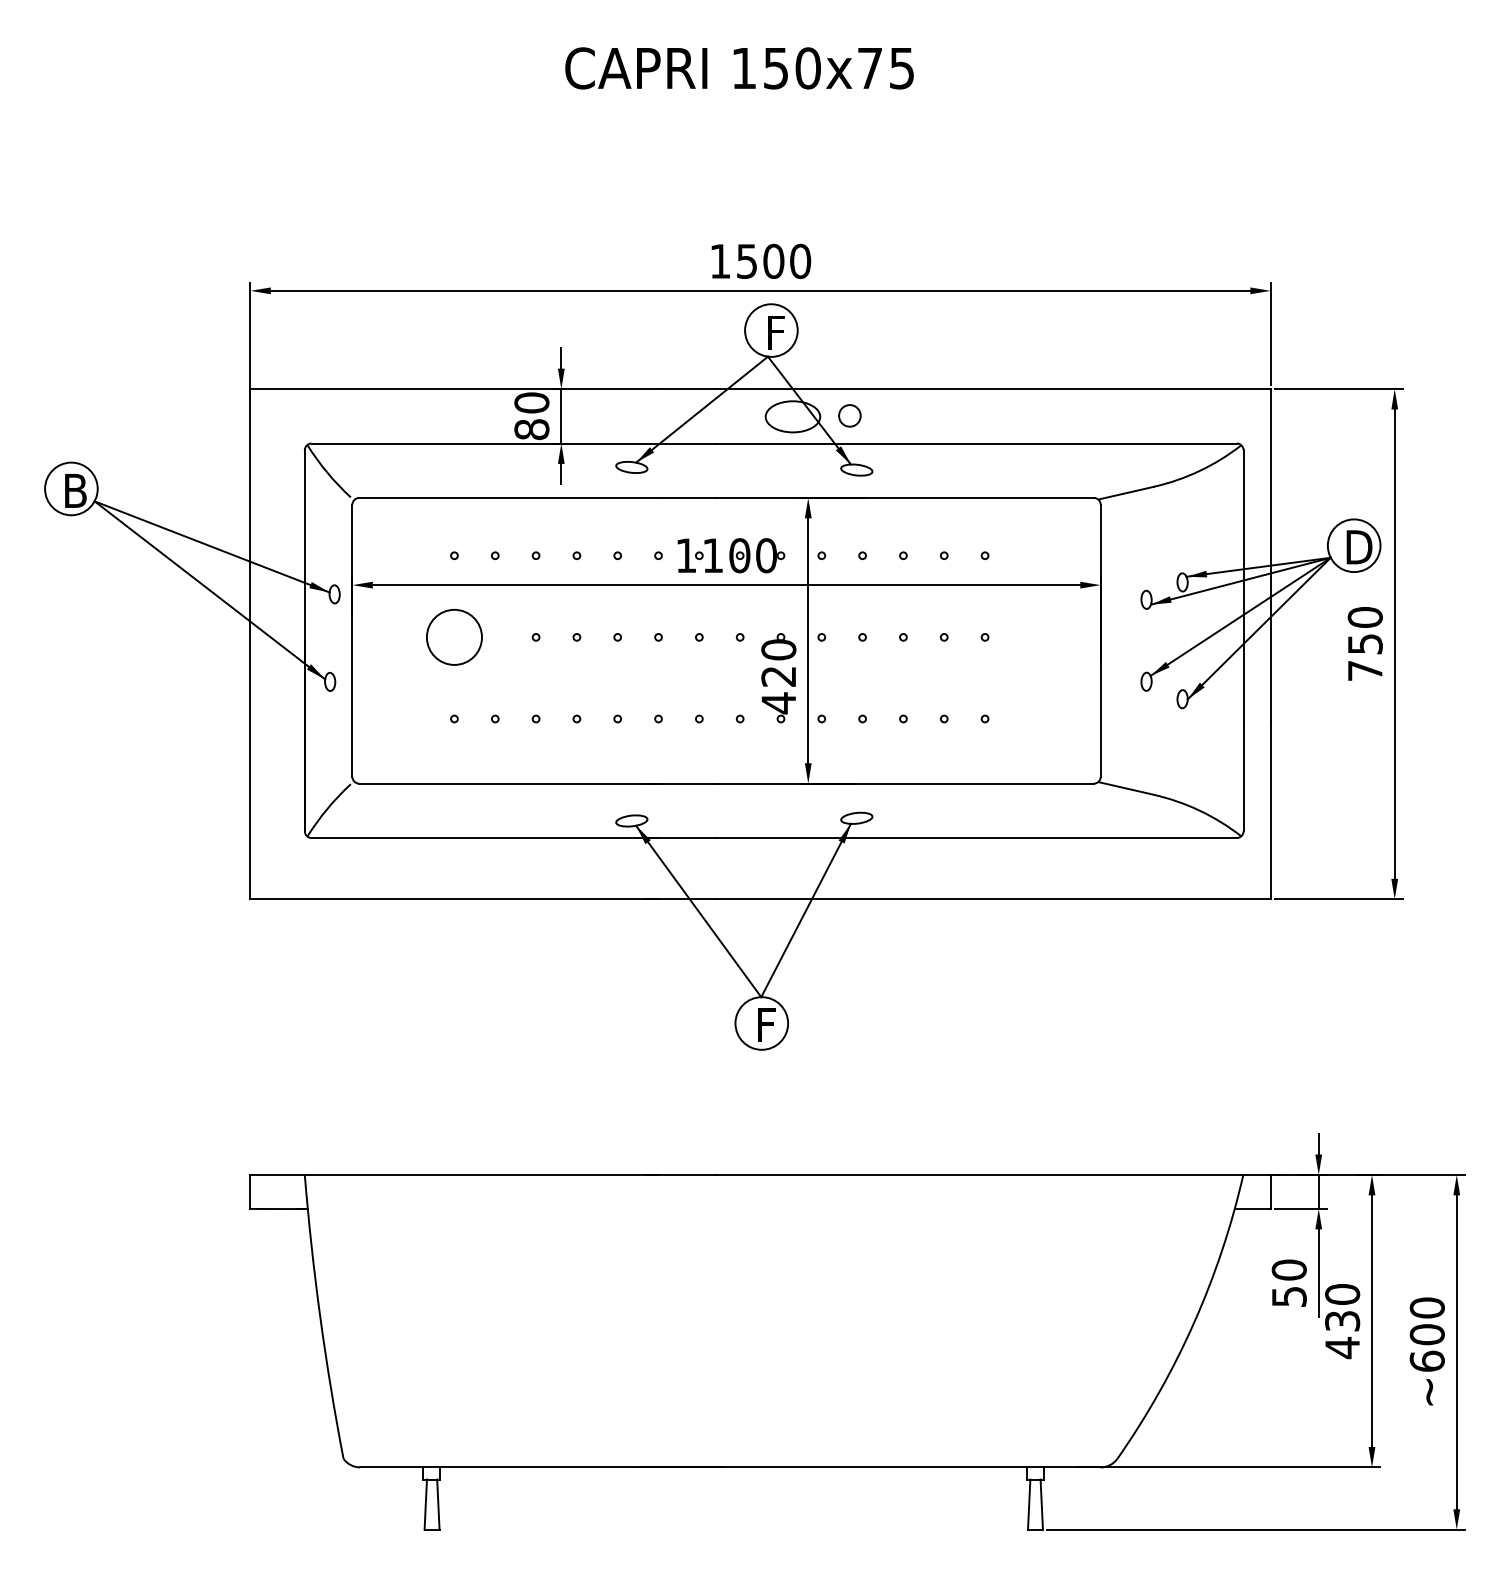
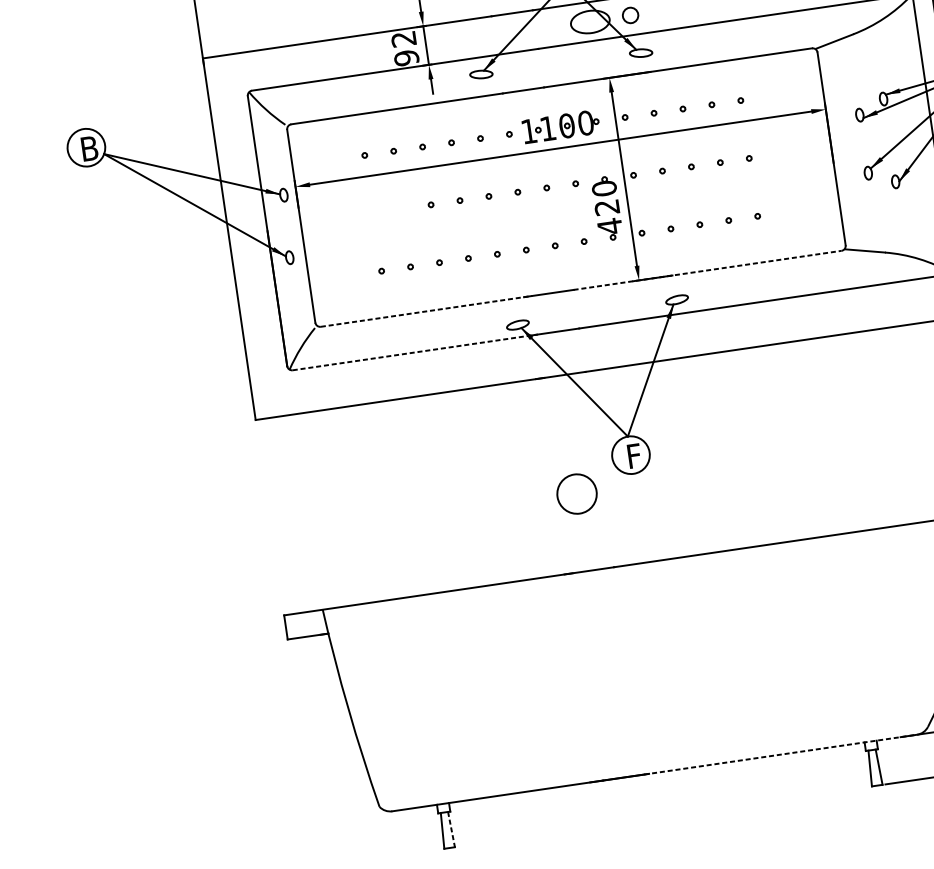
text: (531, 416) -> (405, 48), 80 -> 92
circle: (454, 637) -> (577, 494), moved
line: (508, 783) -> (426, 311), solid -> dashed
line: (905, 783) -> (708, 270), solid -> dashed
line: (485, 838) -> (416, 352), solid -> dashed
line: (908, 1467) -> (780, 754), solid -> dashed
line: (438, 1505) -> (451, 830), solid -> dashed

